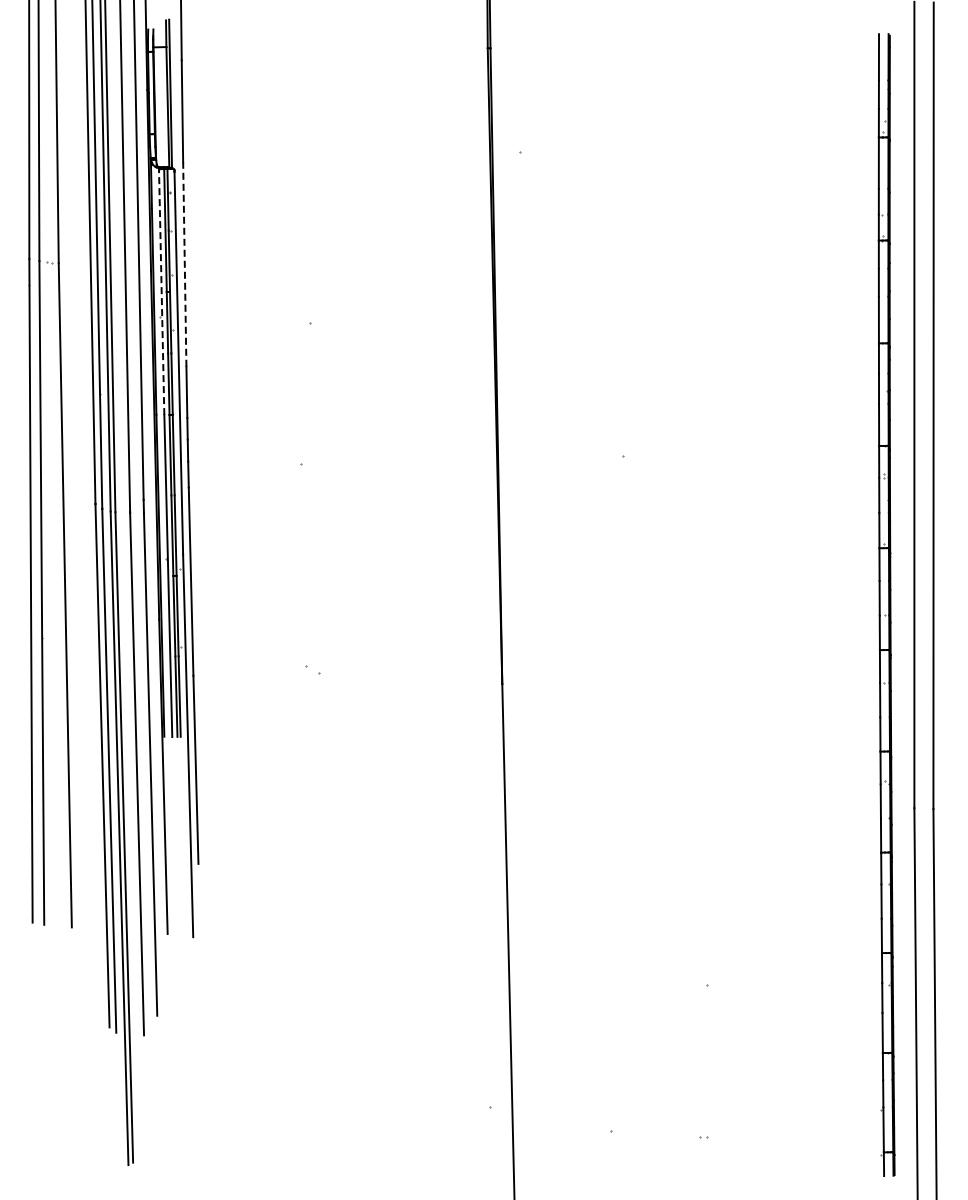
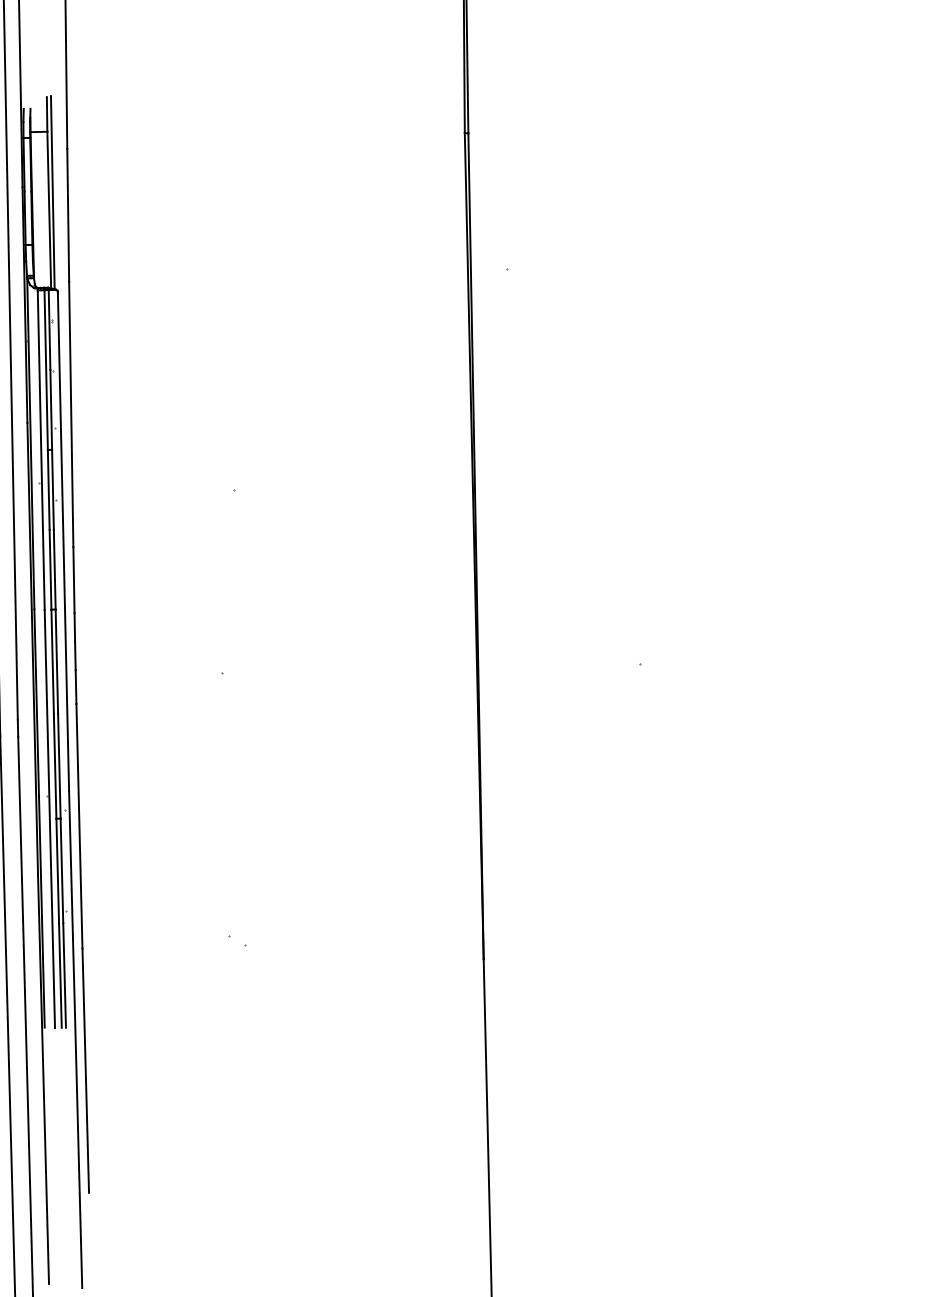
line: (184, 264) -> (70, 414), dashed -> solid
line: (161, 292) -> (41, 450), dashed -> solid

